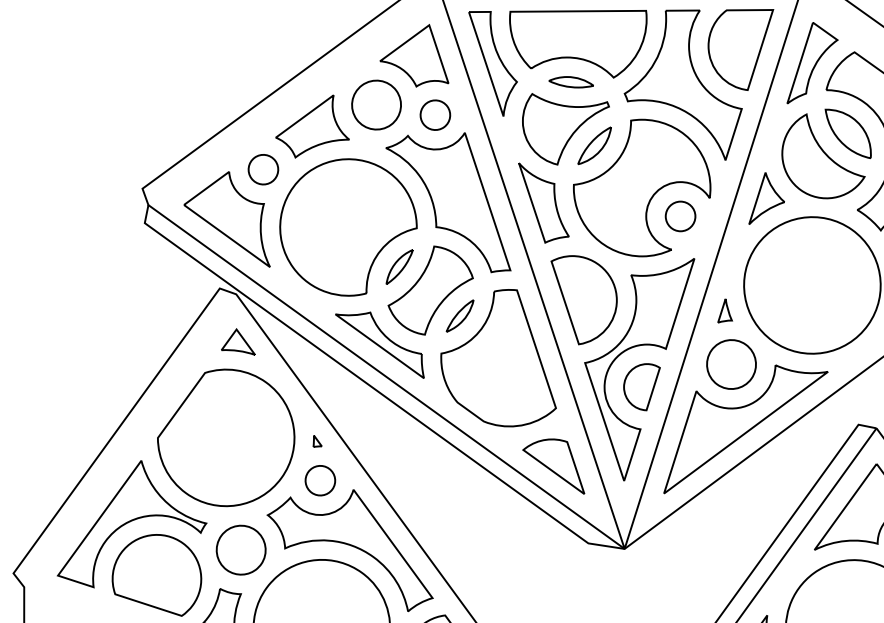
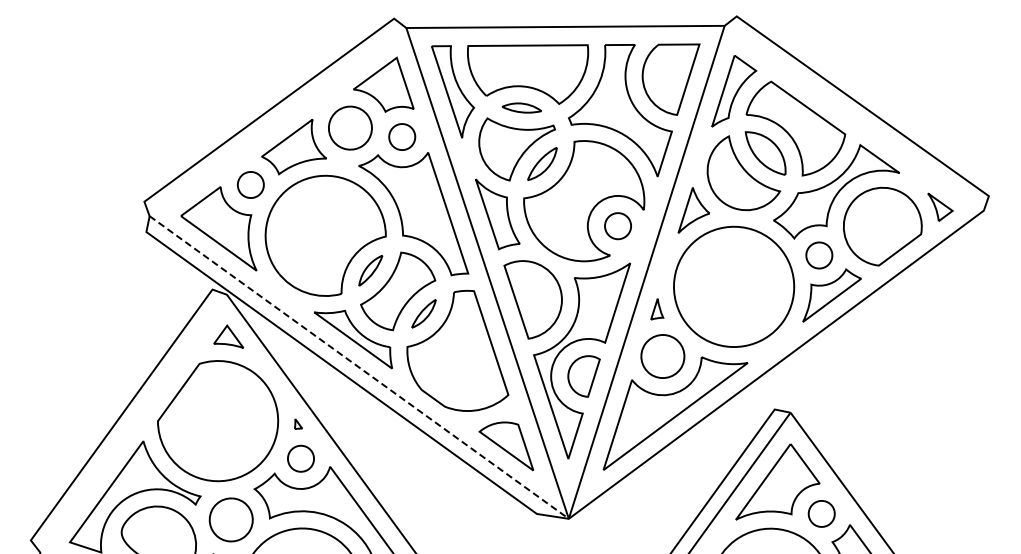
line: (386, 377) -> (359, 367), solid -> dashed

